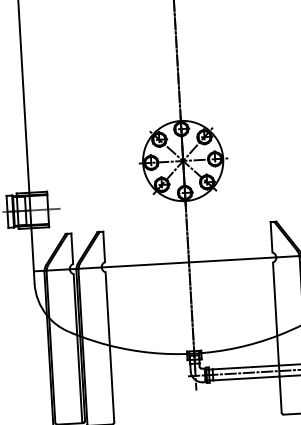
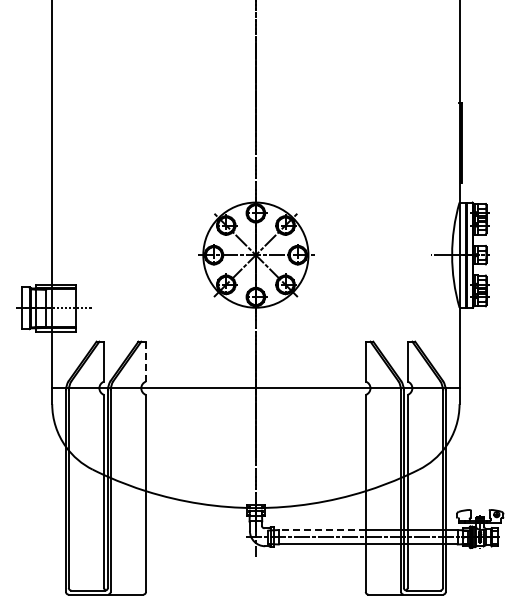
line: (104, 246) -> (146, 361), solid -> dashed
line: (246, 367) -> (322, 530), solid -> dashed

